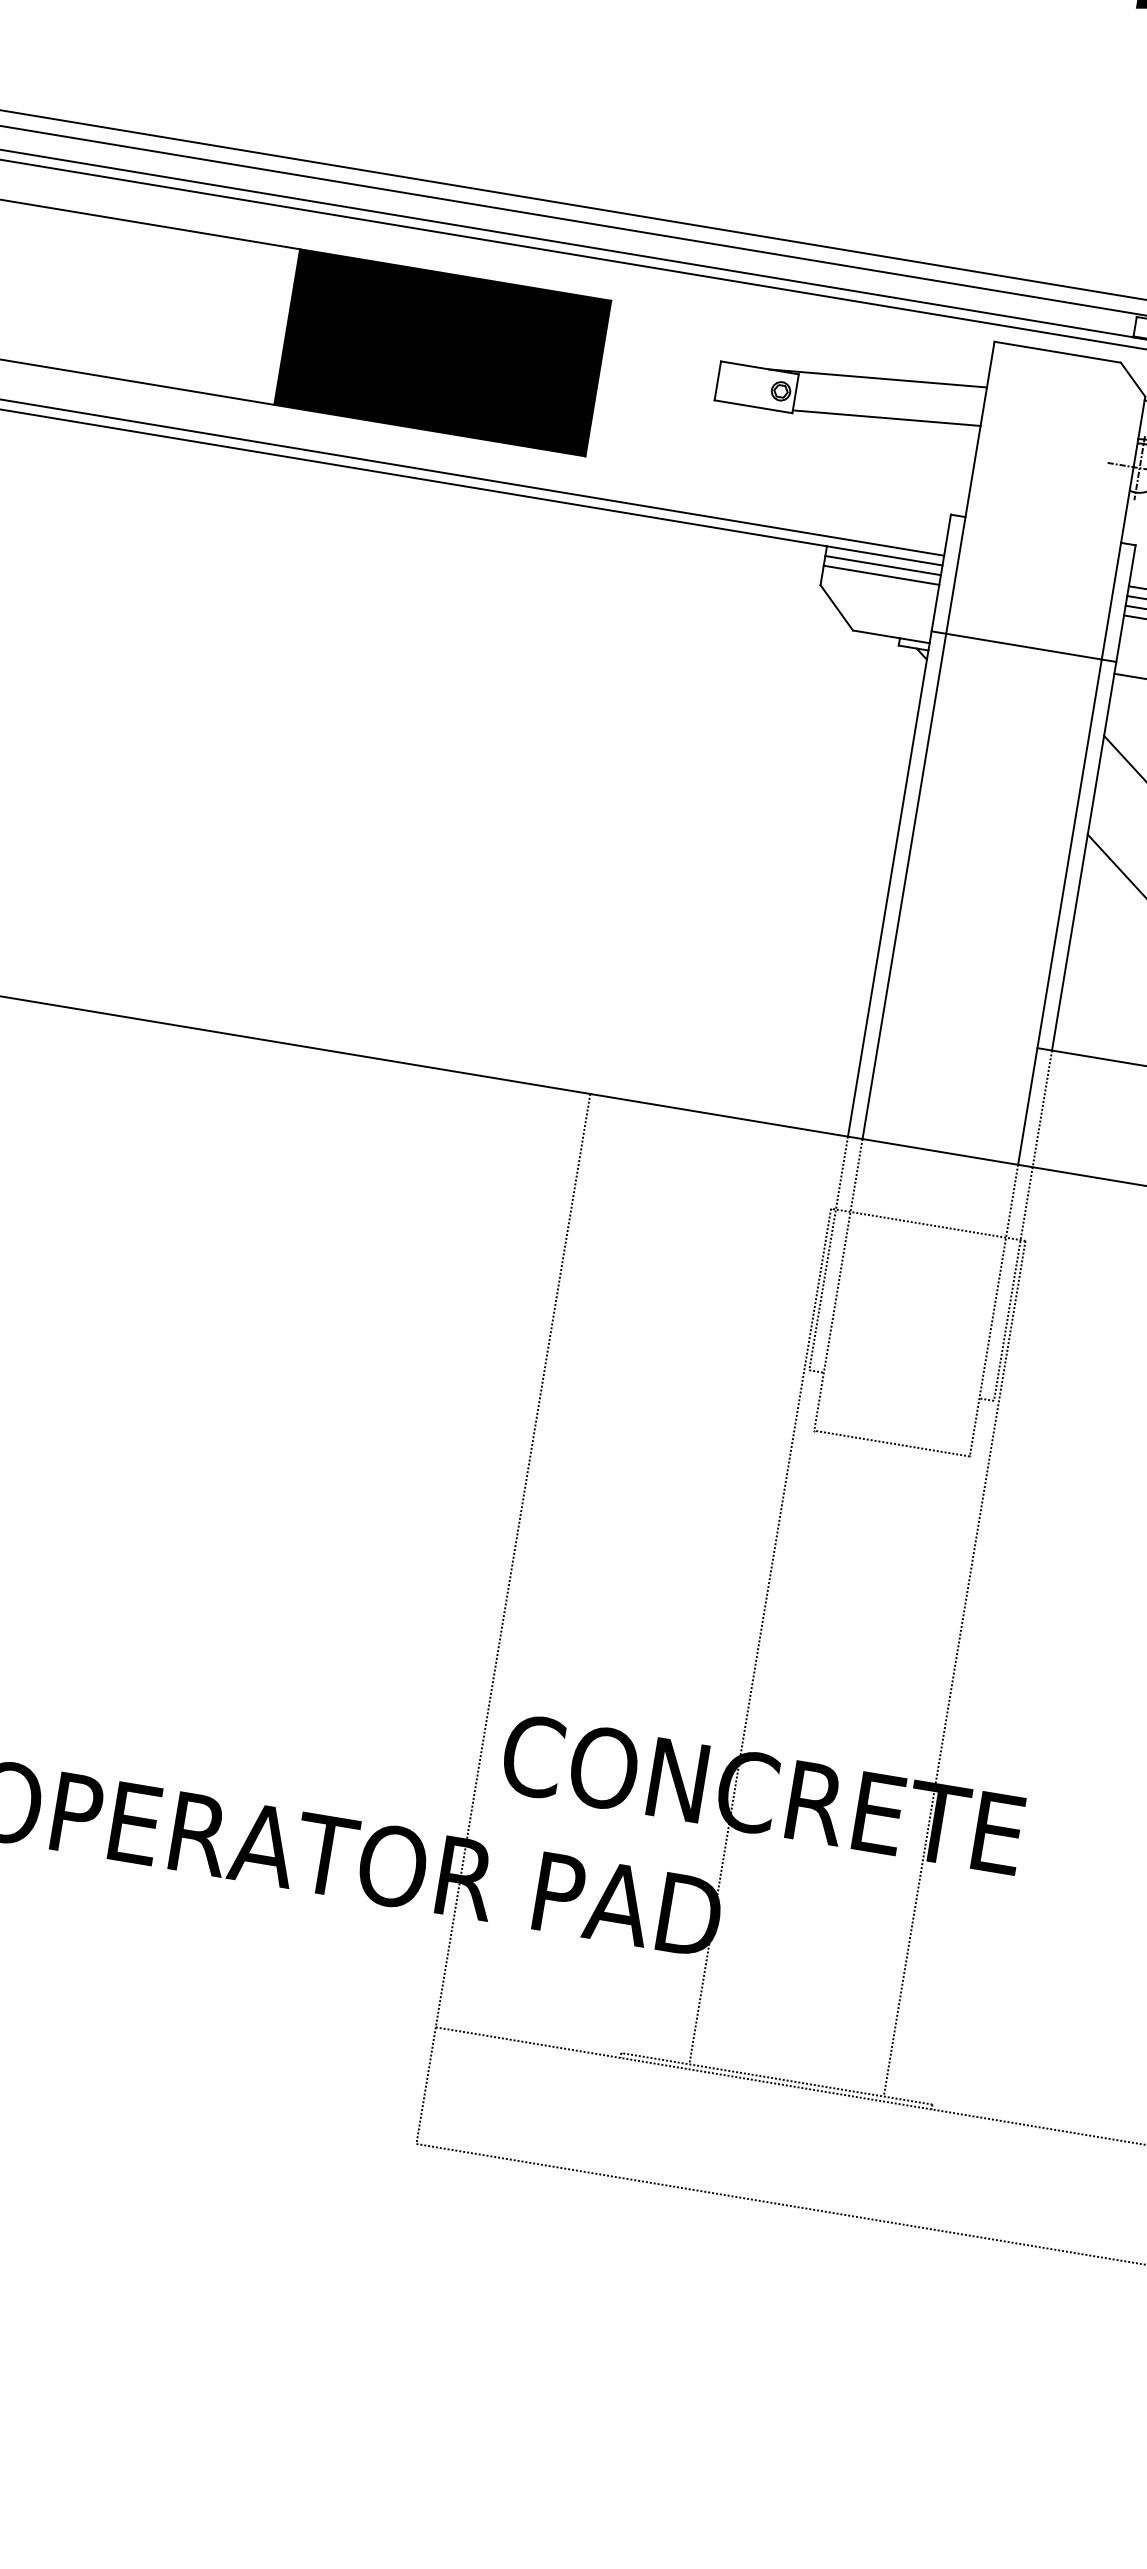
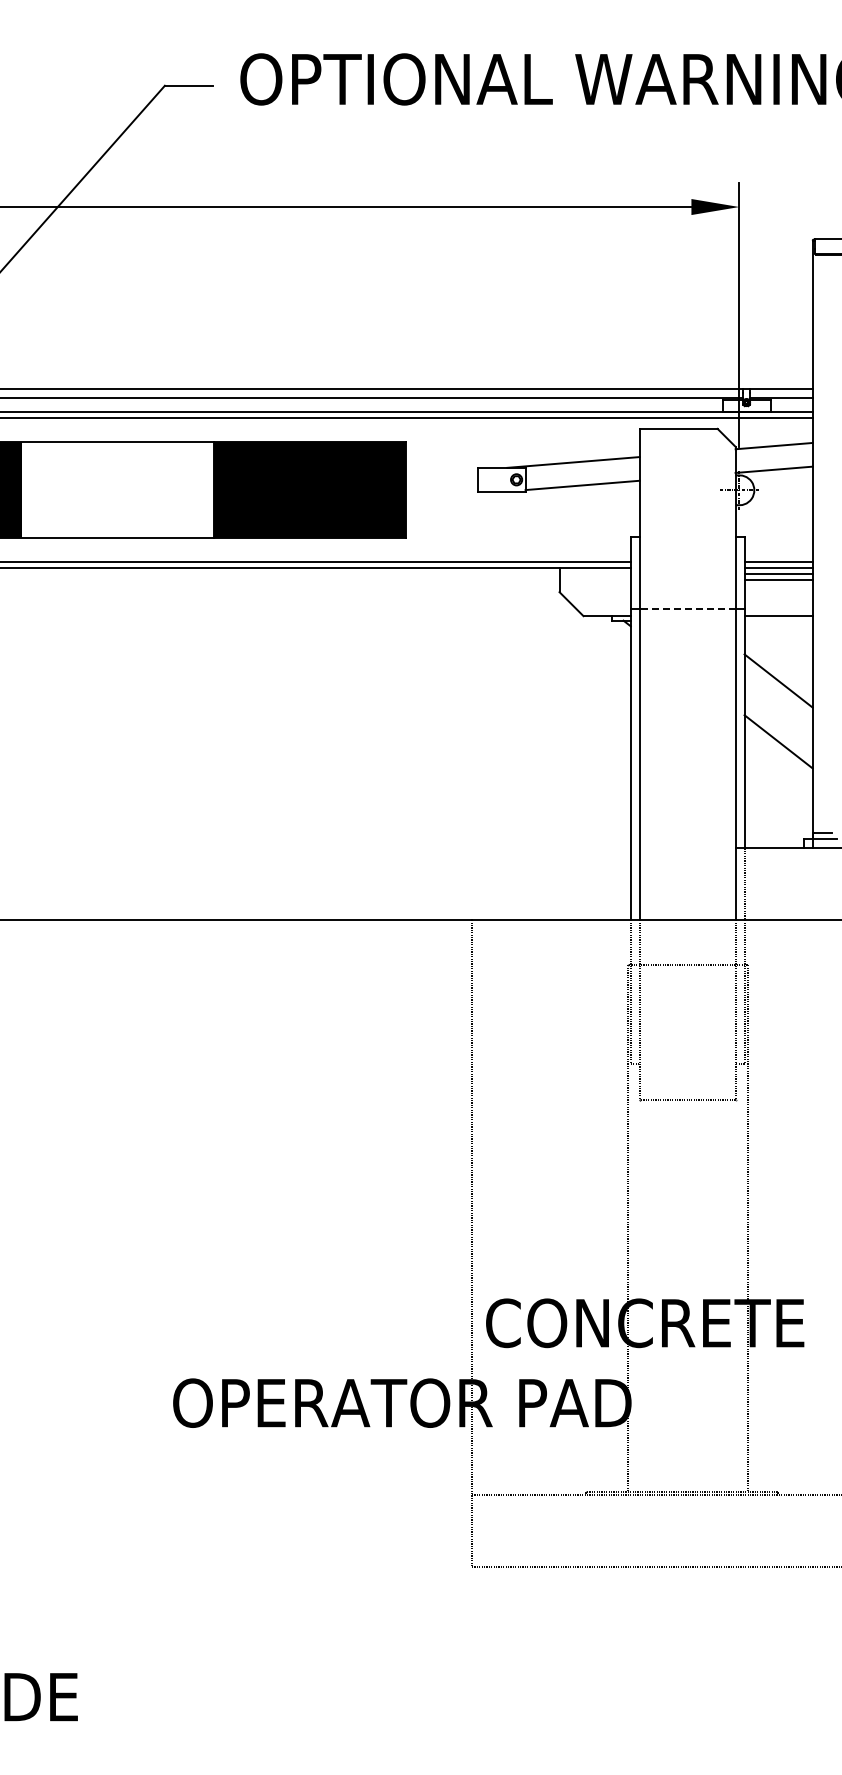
line: (881, 565) -> (594, 574), removed
line: (880, 575) -> (594, 580), removed
line: (1023, 646) -> (687, 608), solid -> dashed

